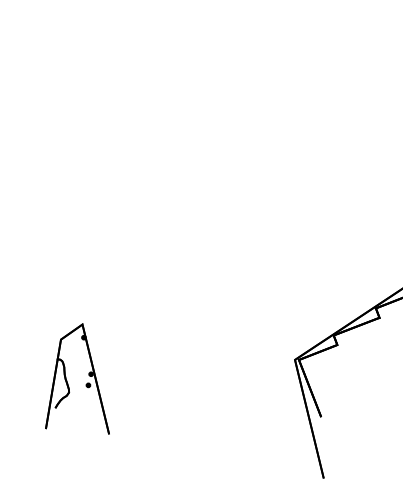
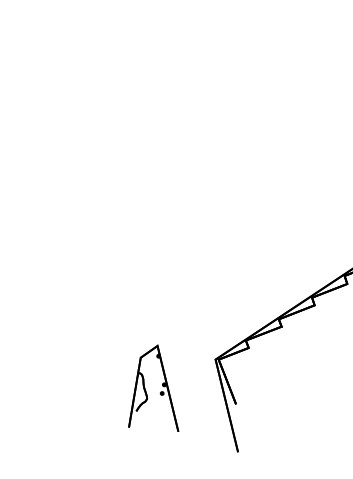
part: (68, 381) -> (146, 390), moved

